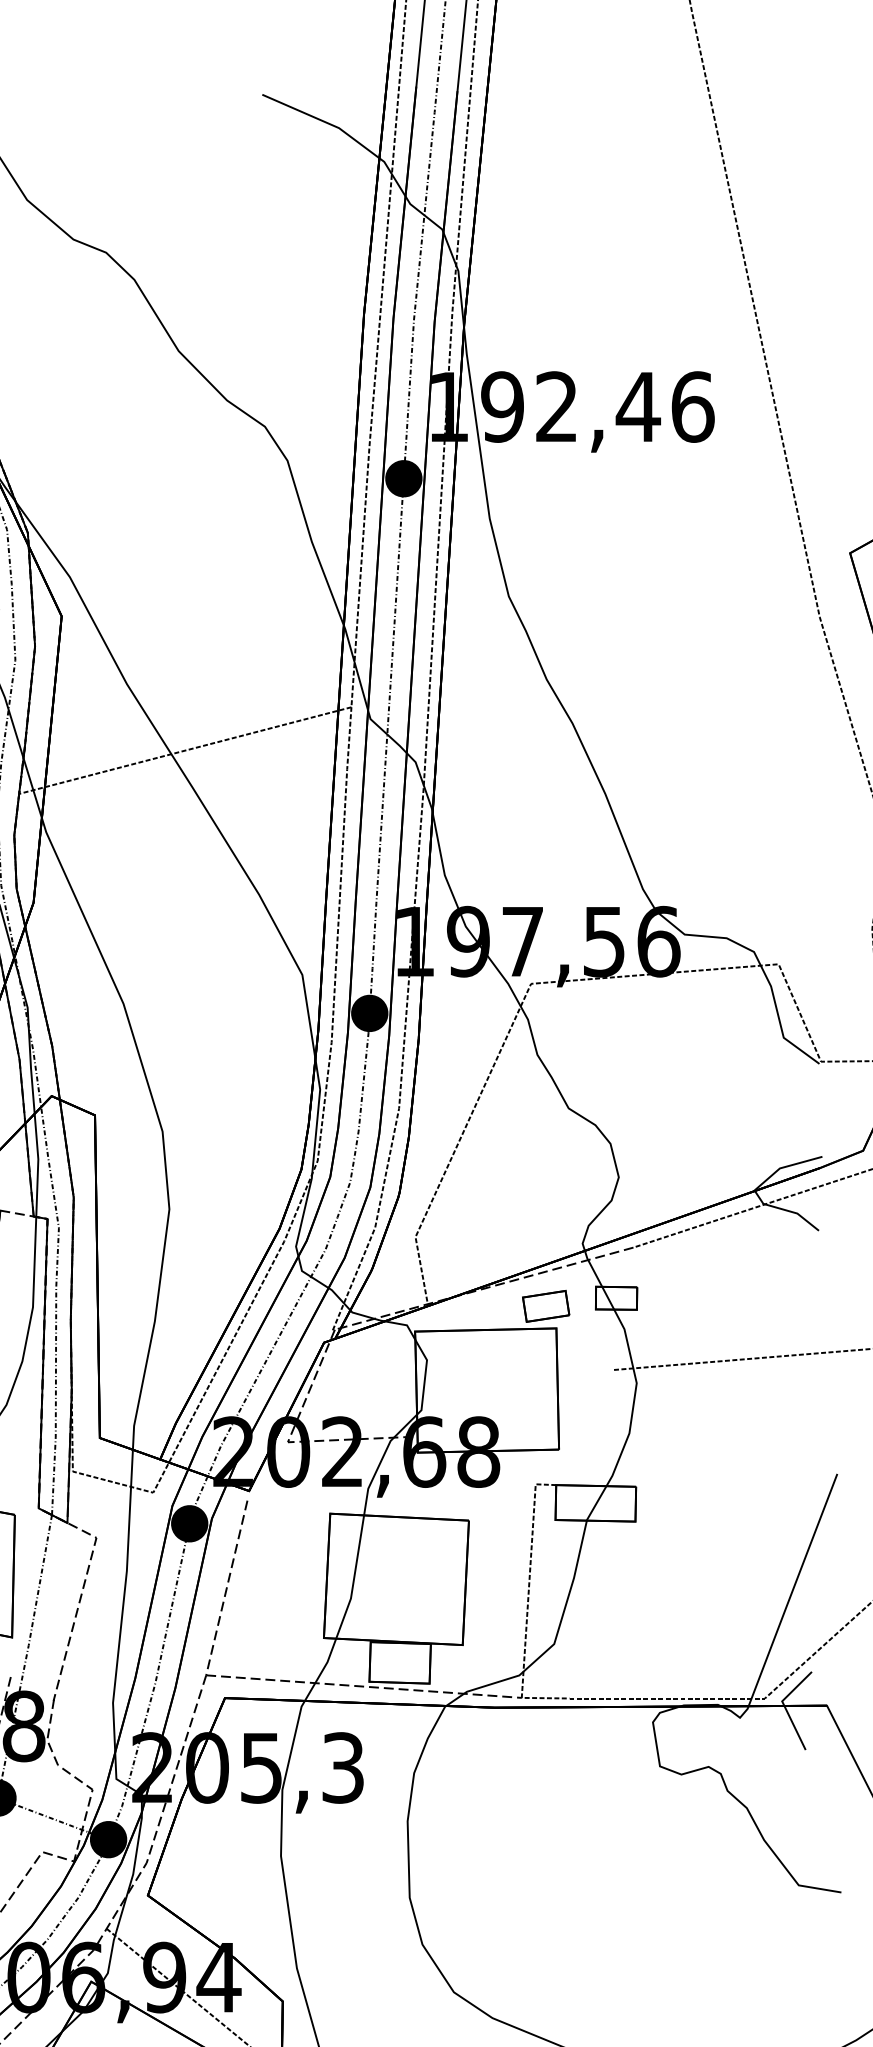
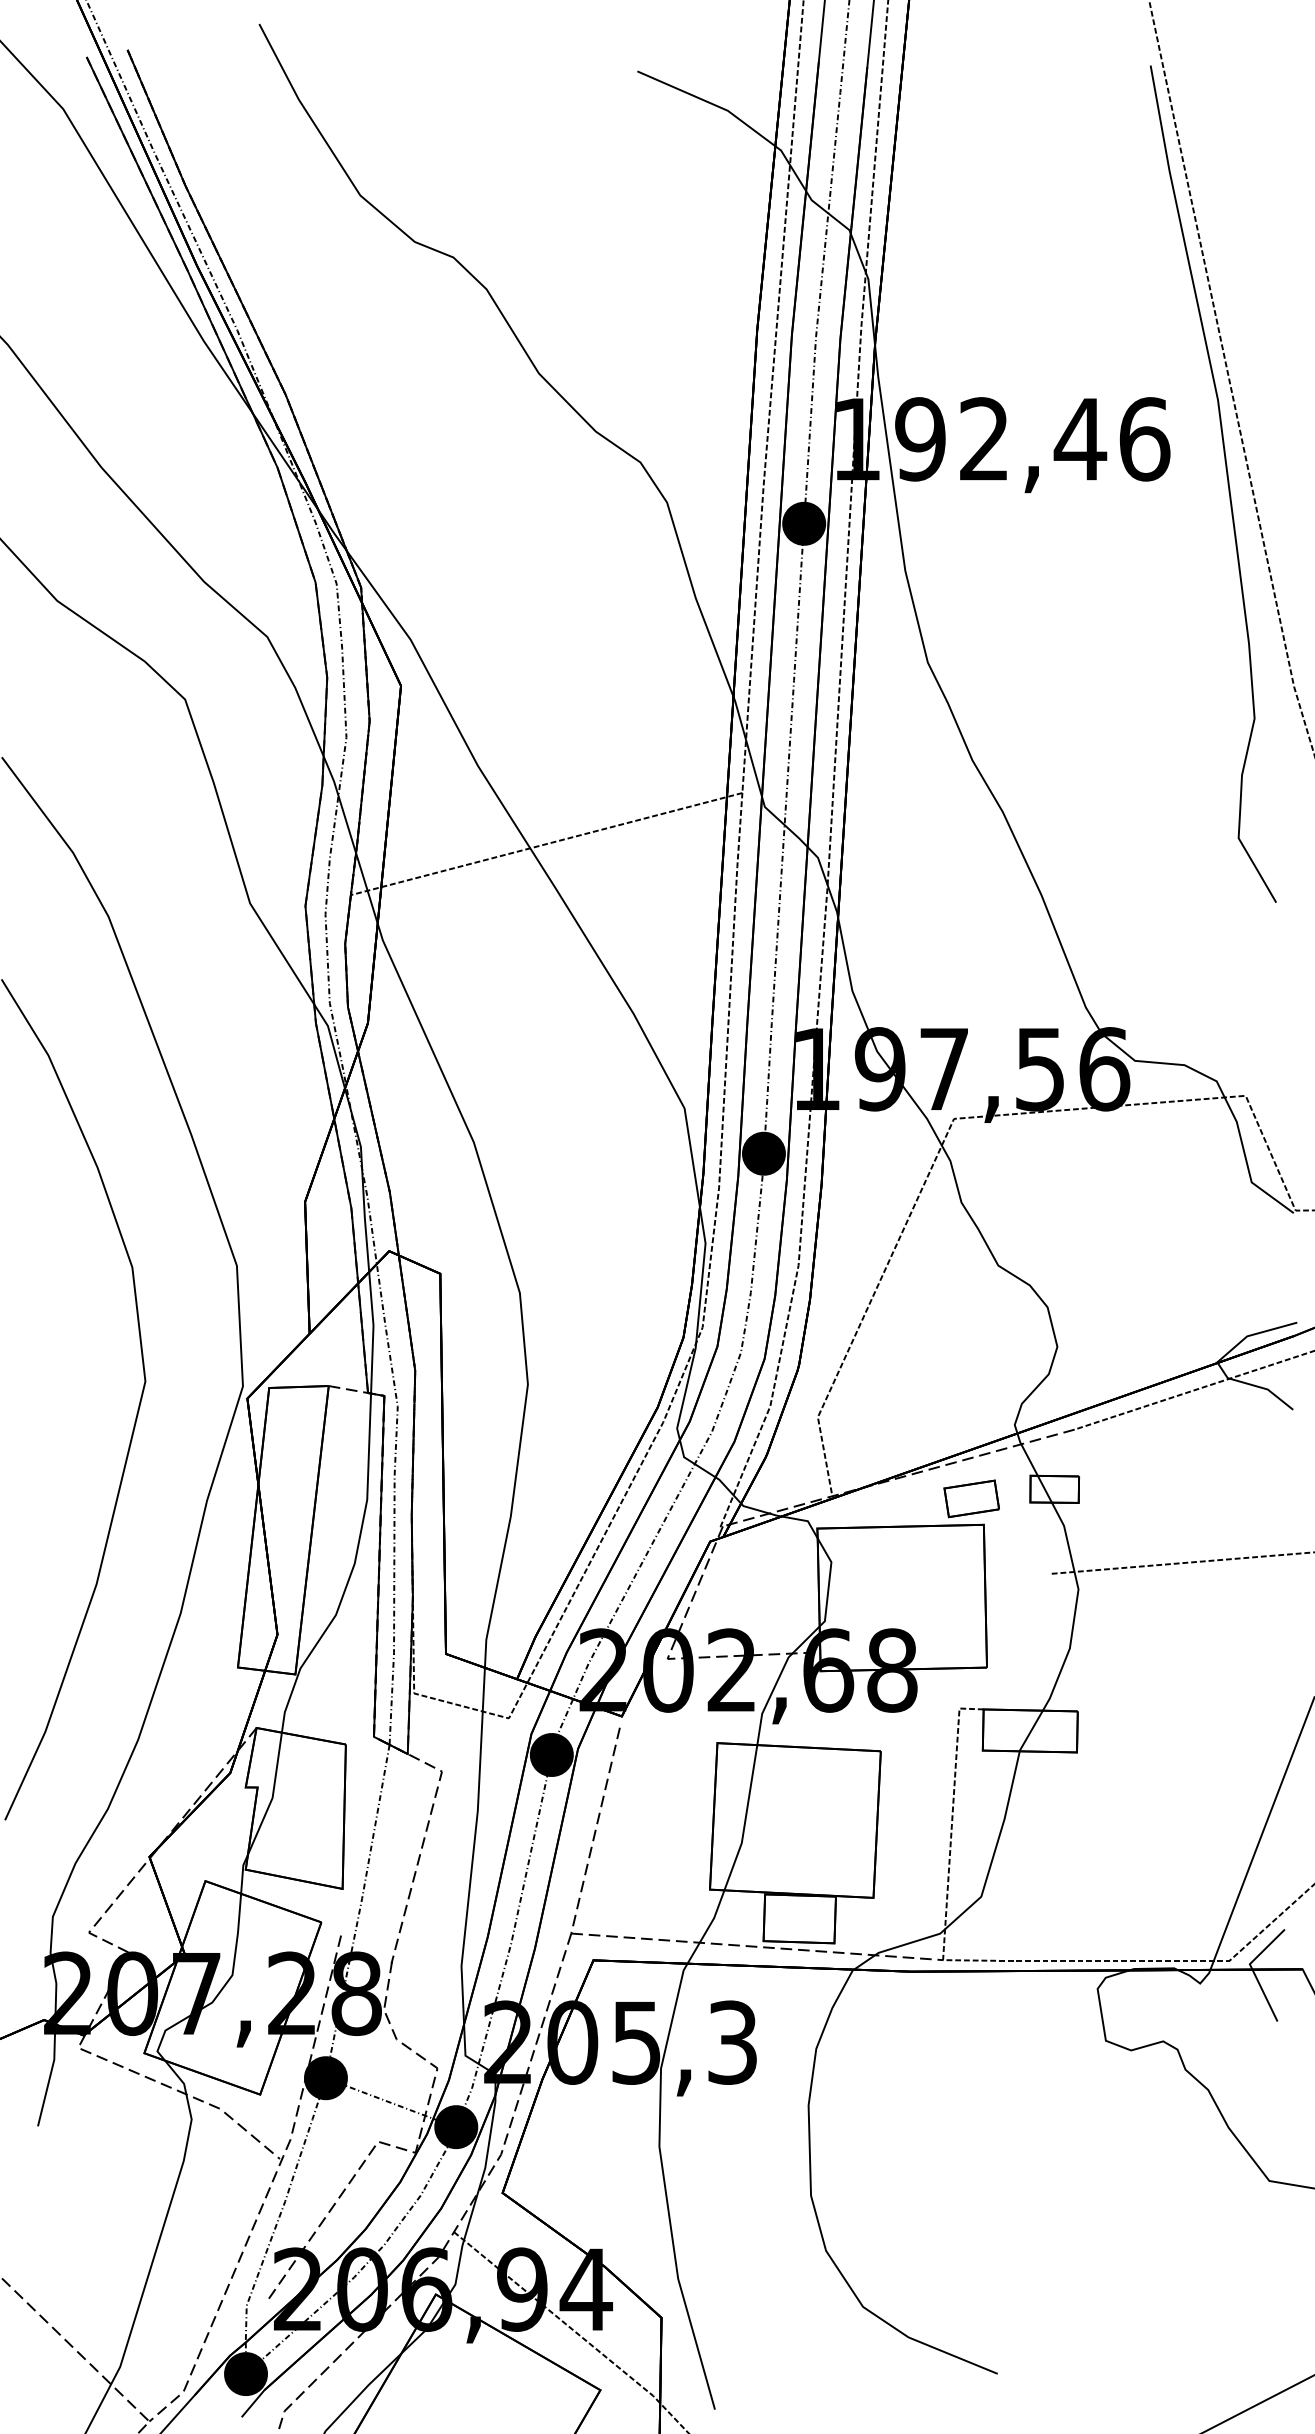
curve: (763, 444) -> (1227, 483), added

